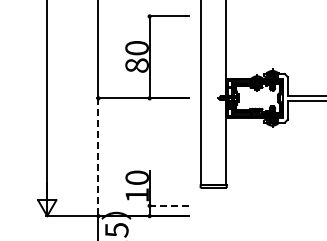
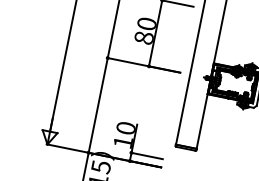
line: (98, 157) -> (98, 105), dashed -> solid
line: (168, 205) -> (146, 155), dashed -> solid

